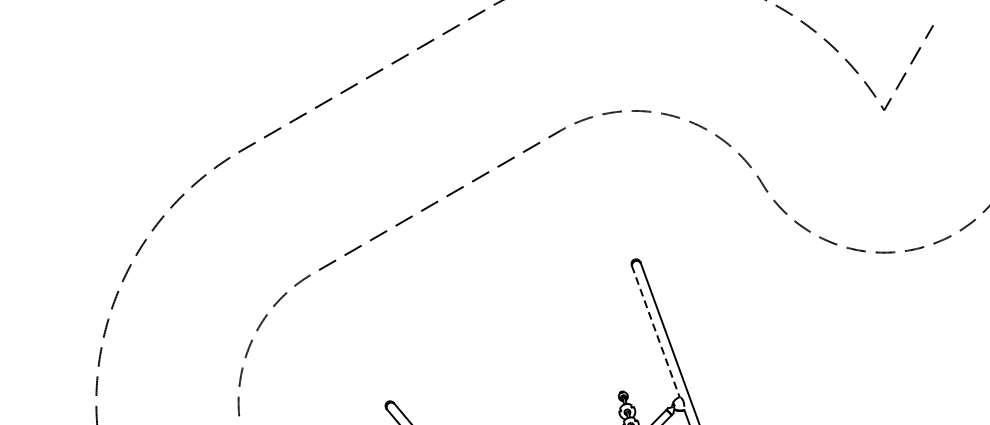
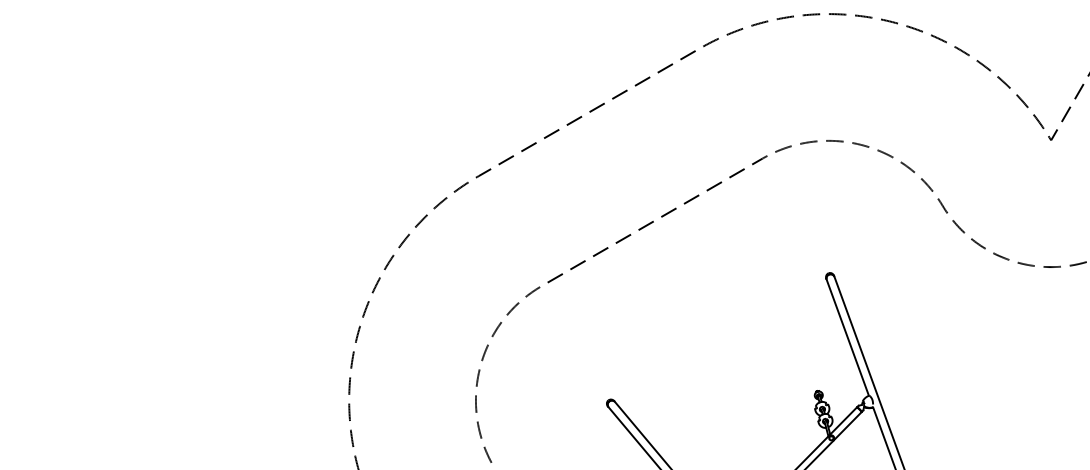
line: (655, 331) -> (847, 337), dashed -> solid

